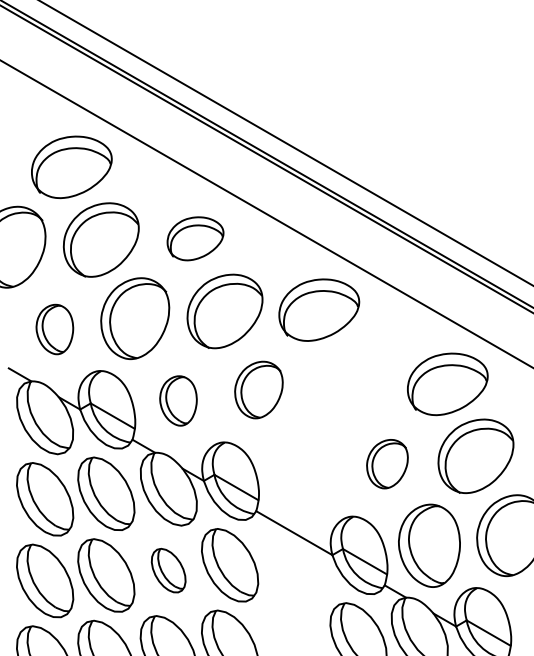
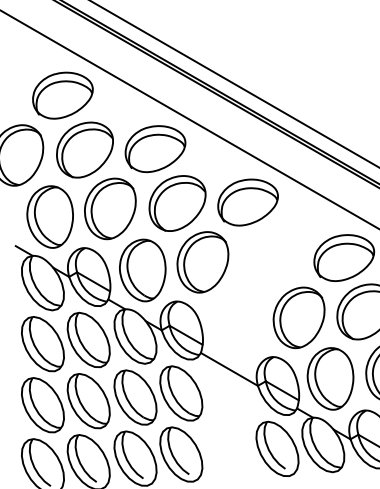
part: (195, 238) -> (155, 148), size x1.43
part: (54, 329) -> (49, 217), size x1.67
part: (258, 389) -> (202, 261), size x1.43
part: (178, 400) -> (142, 270), size x1.67
part: (387, 463) -> (299, 317), size x1.67
part: (168, 570) -> (135, 397), size x1.67

